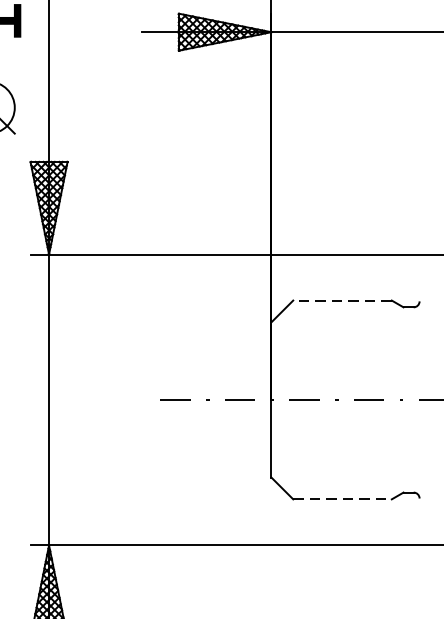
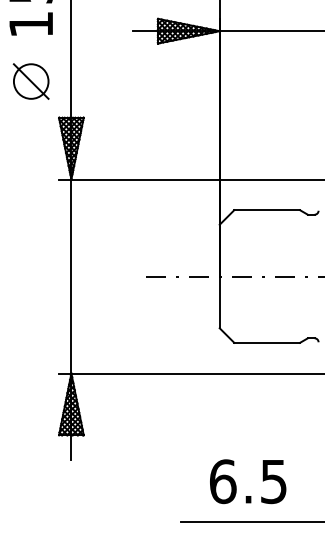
line: (343, 300) -> (267, 210), dashed -> solid
line: (343, 498) -> (267, 342), dashed -> solid

